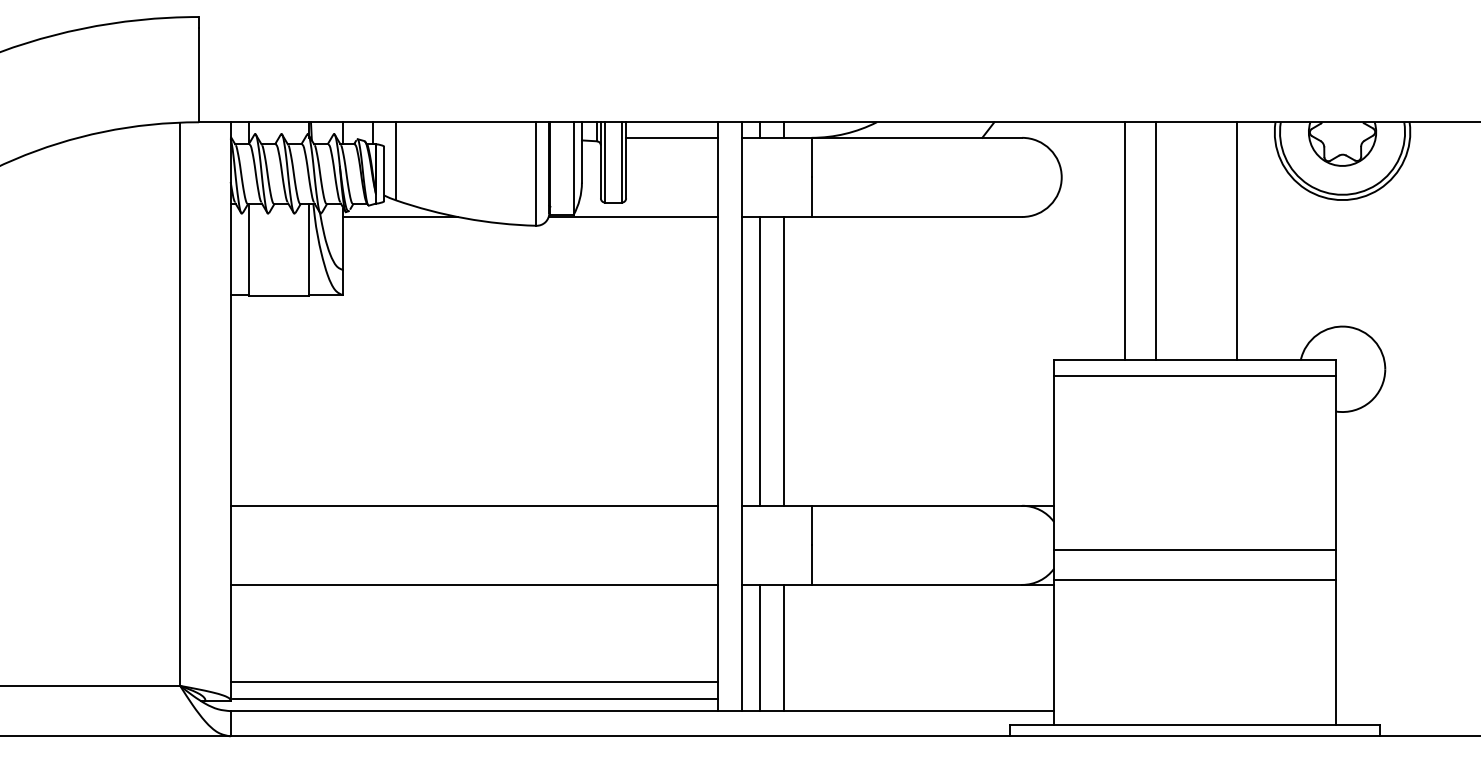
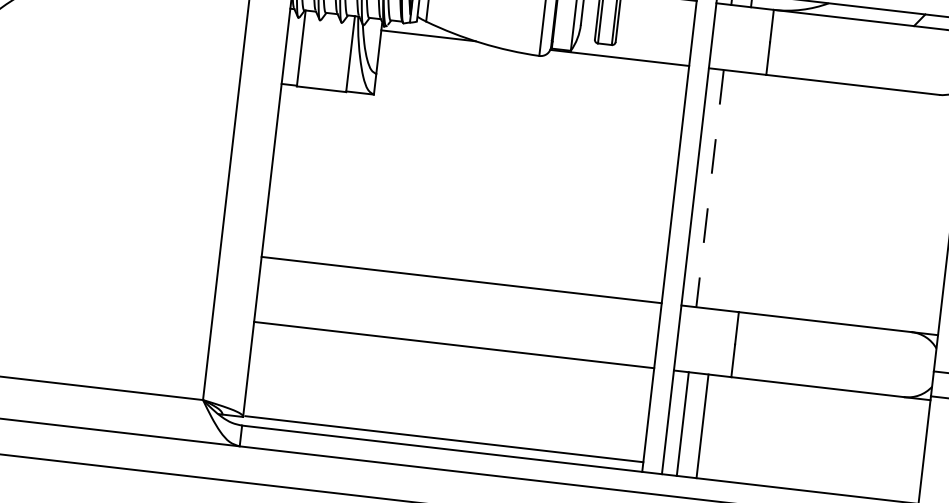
line: (759, 361) -> (709, 188), solid -> dashed
line: (783, 361) -> (729, 190), removed
line: (473, 681) -> (444, 424), removed

